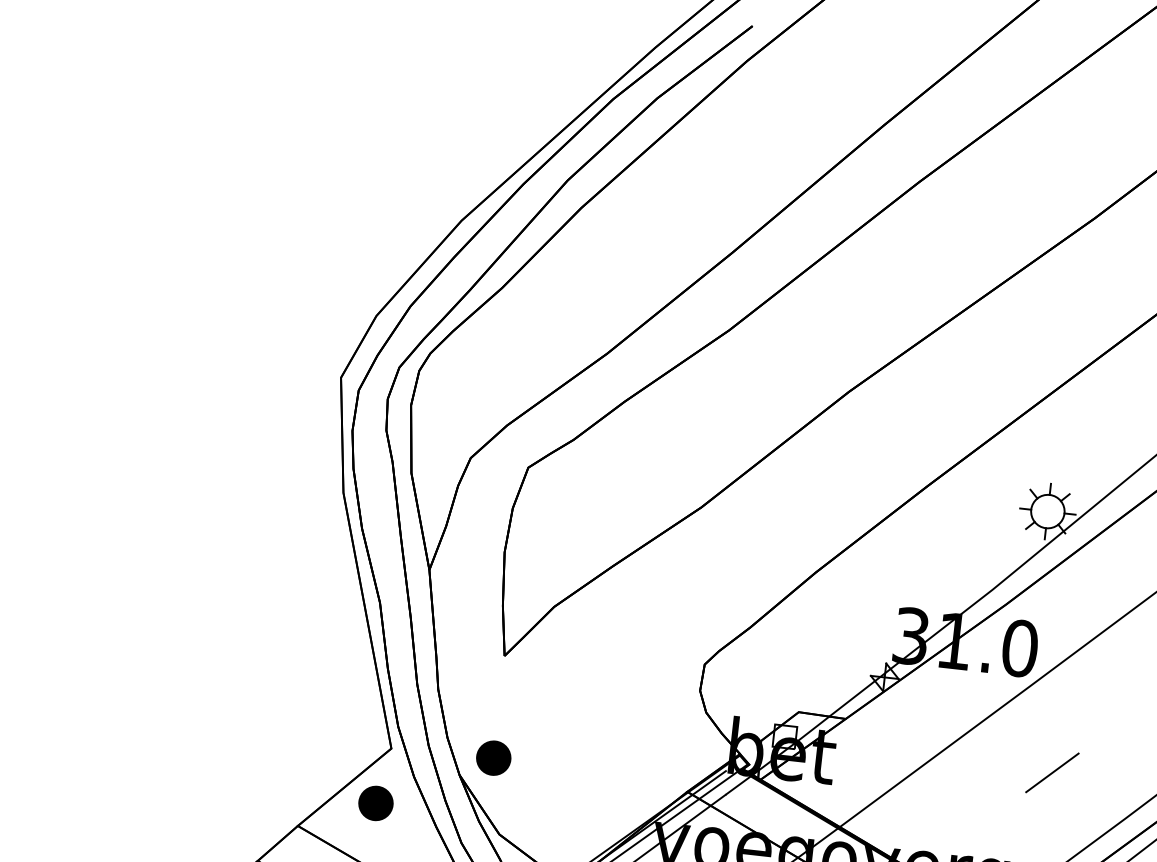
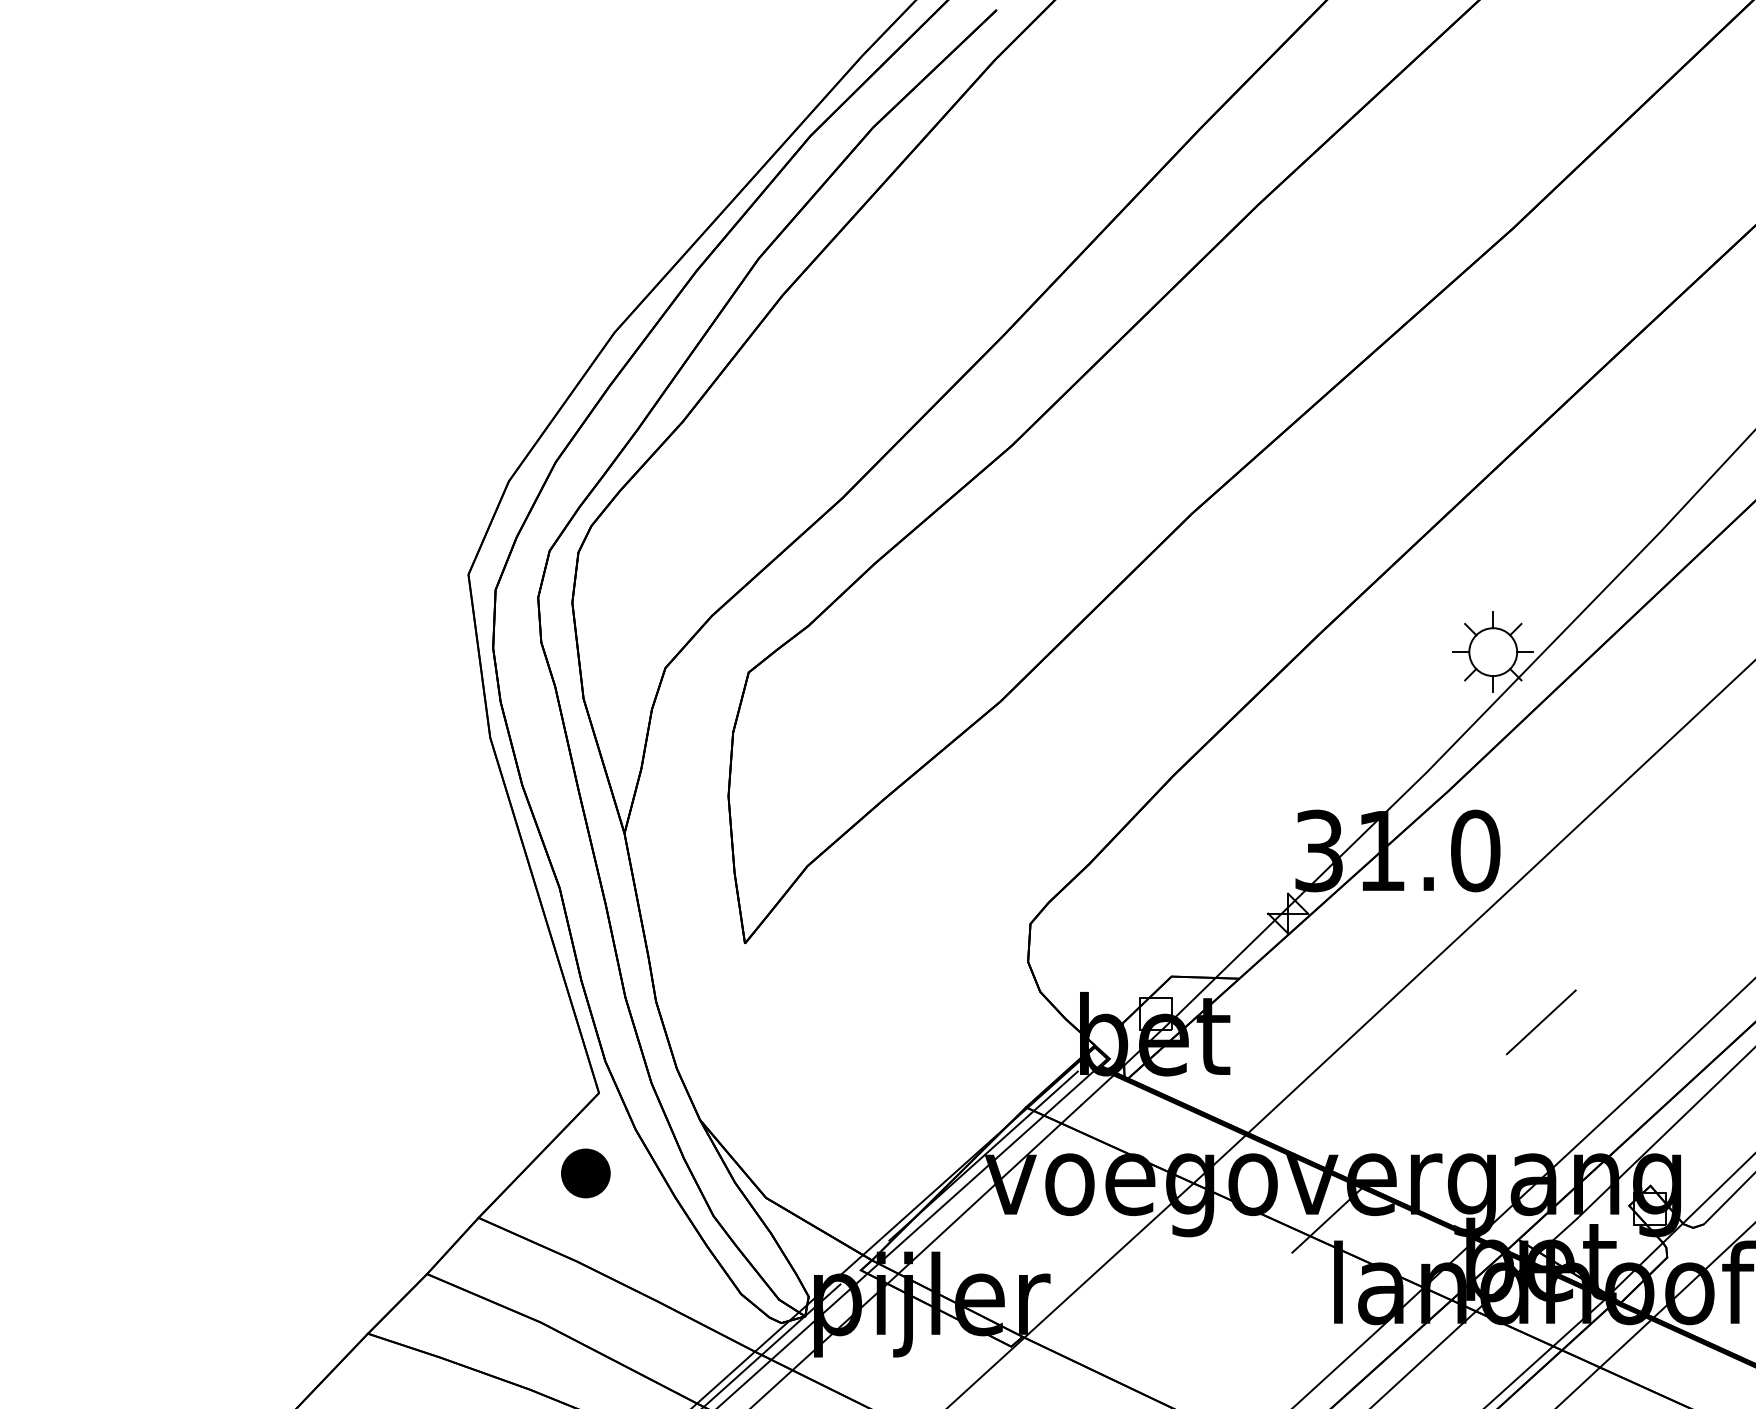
part: (493, 758) -> (745, 1090), removed

